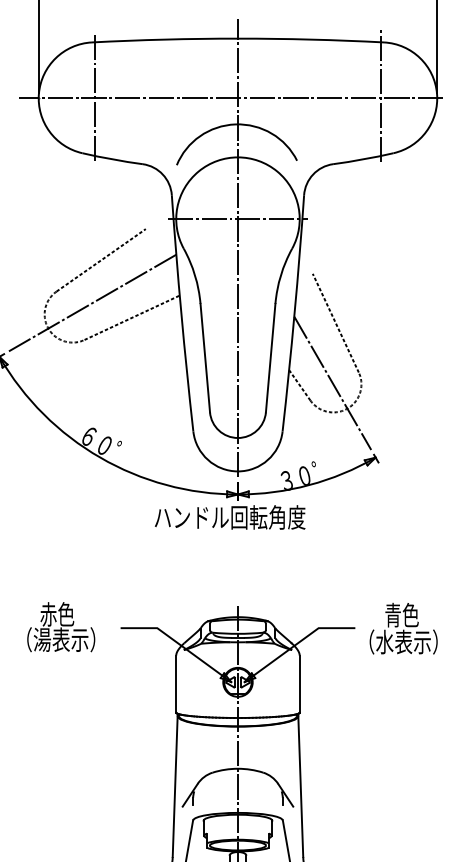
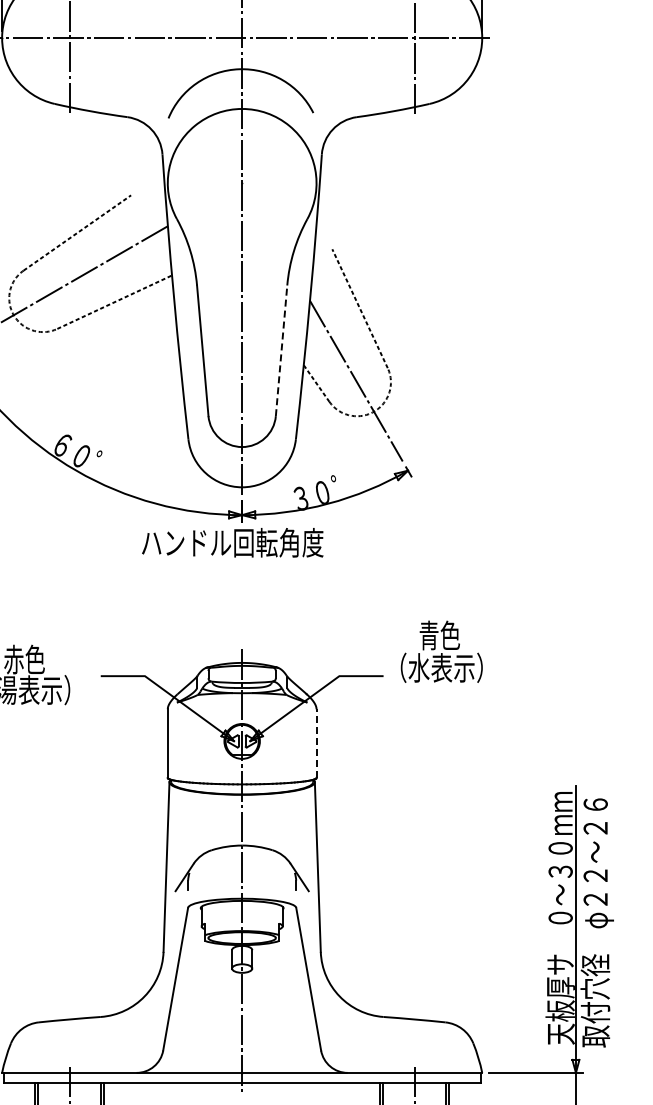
line: (237, 219) -> (241, 183), removed
line: (270, 357) -> (281, 350), solid -> dashed
text: (403, 628) -> (441, 651), moved
line: (299, 684) -> (316, 743), solid -> dashed

